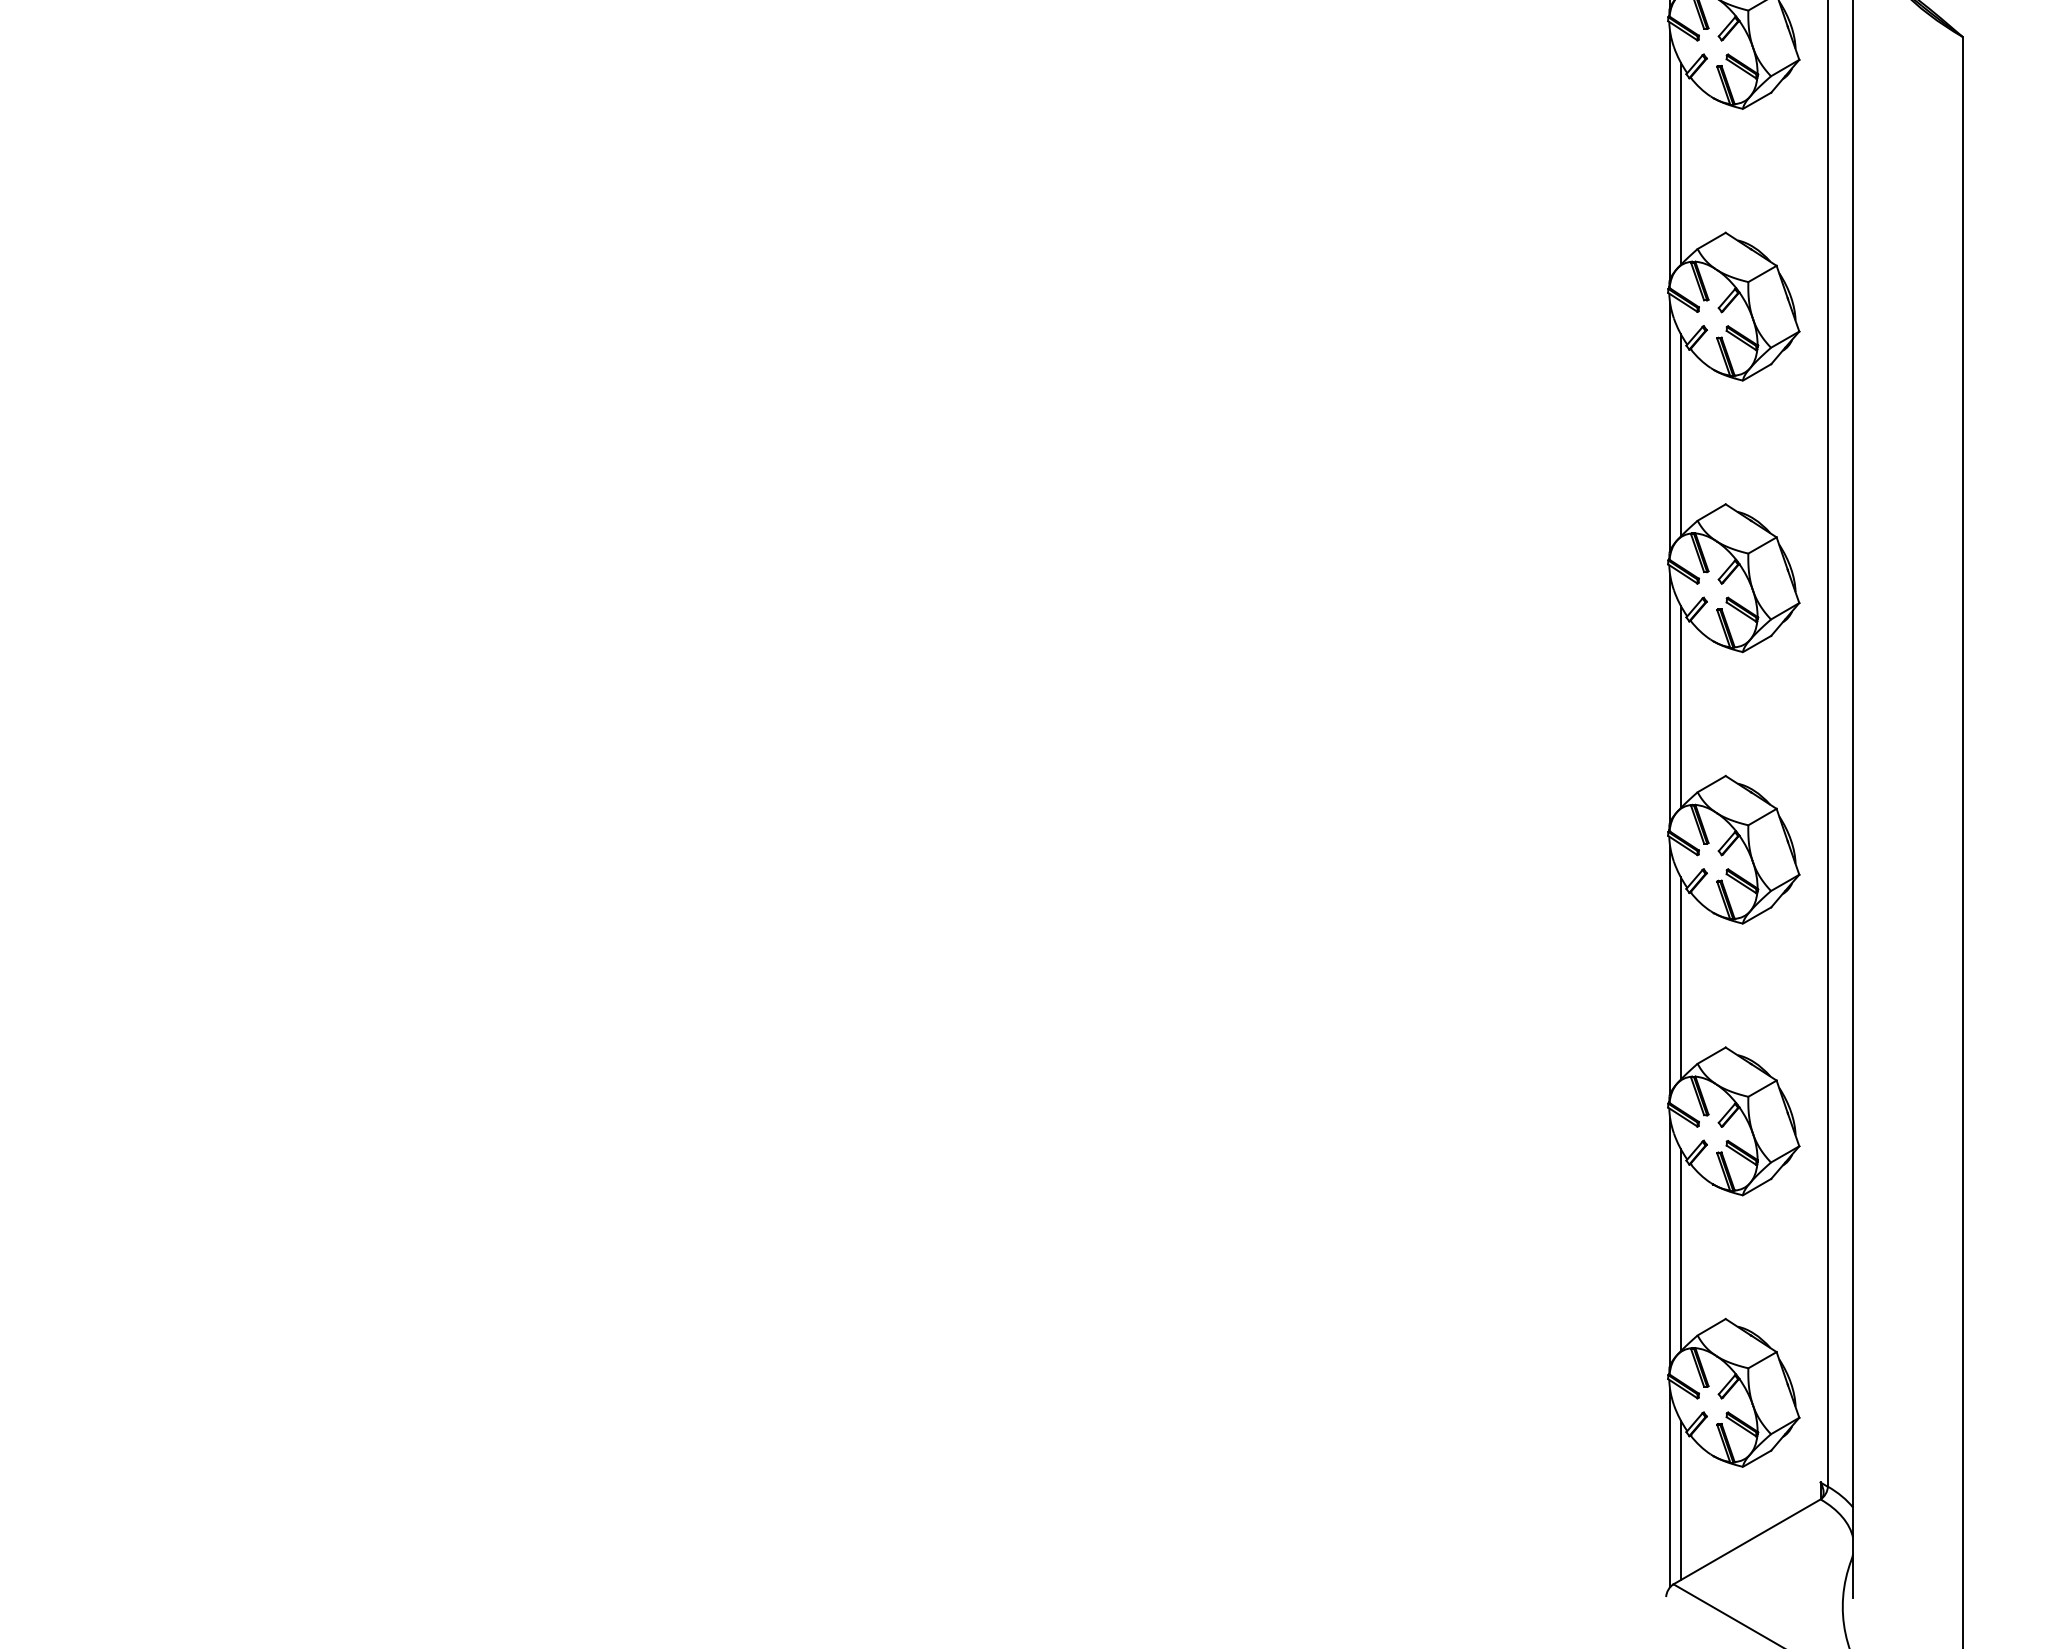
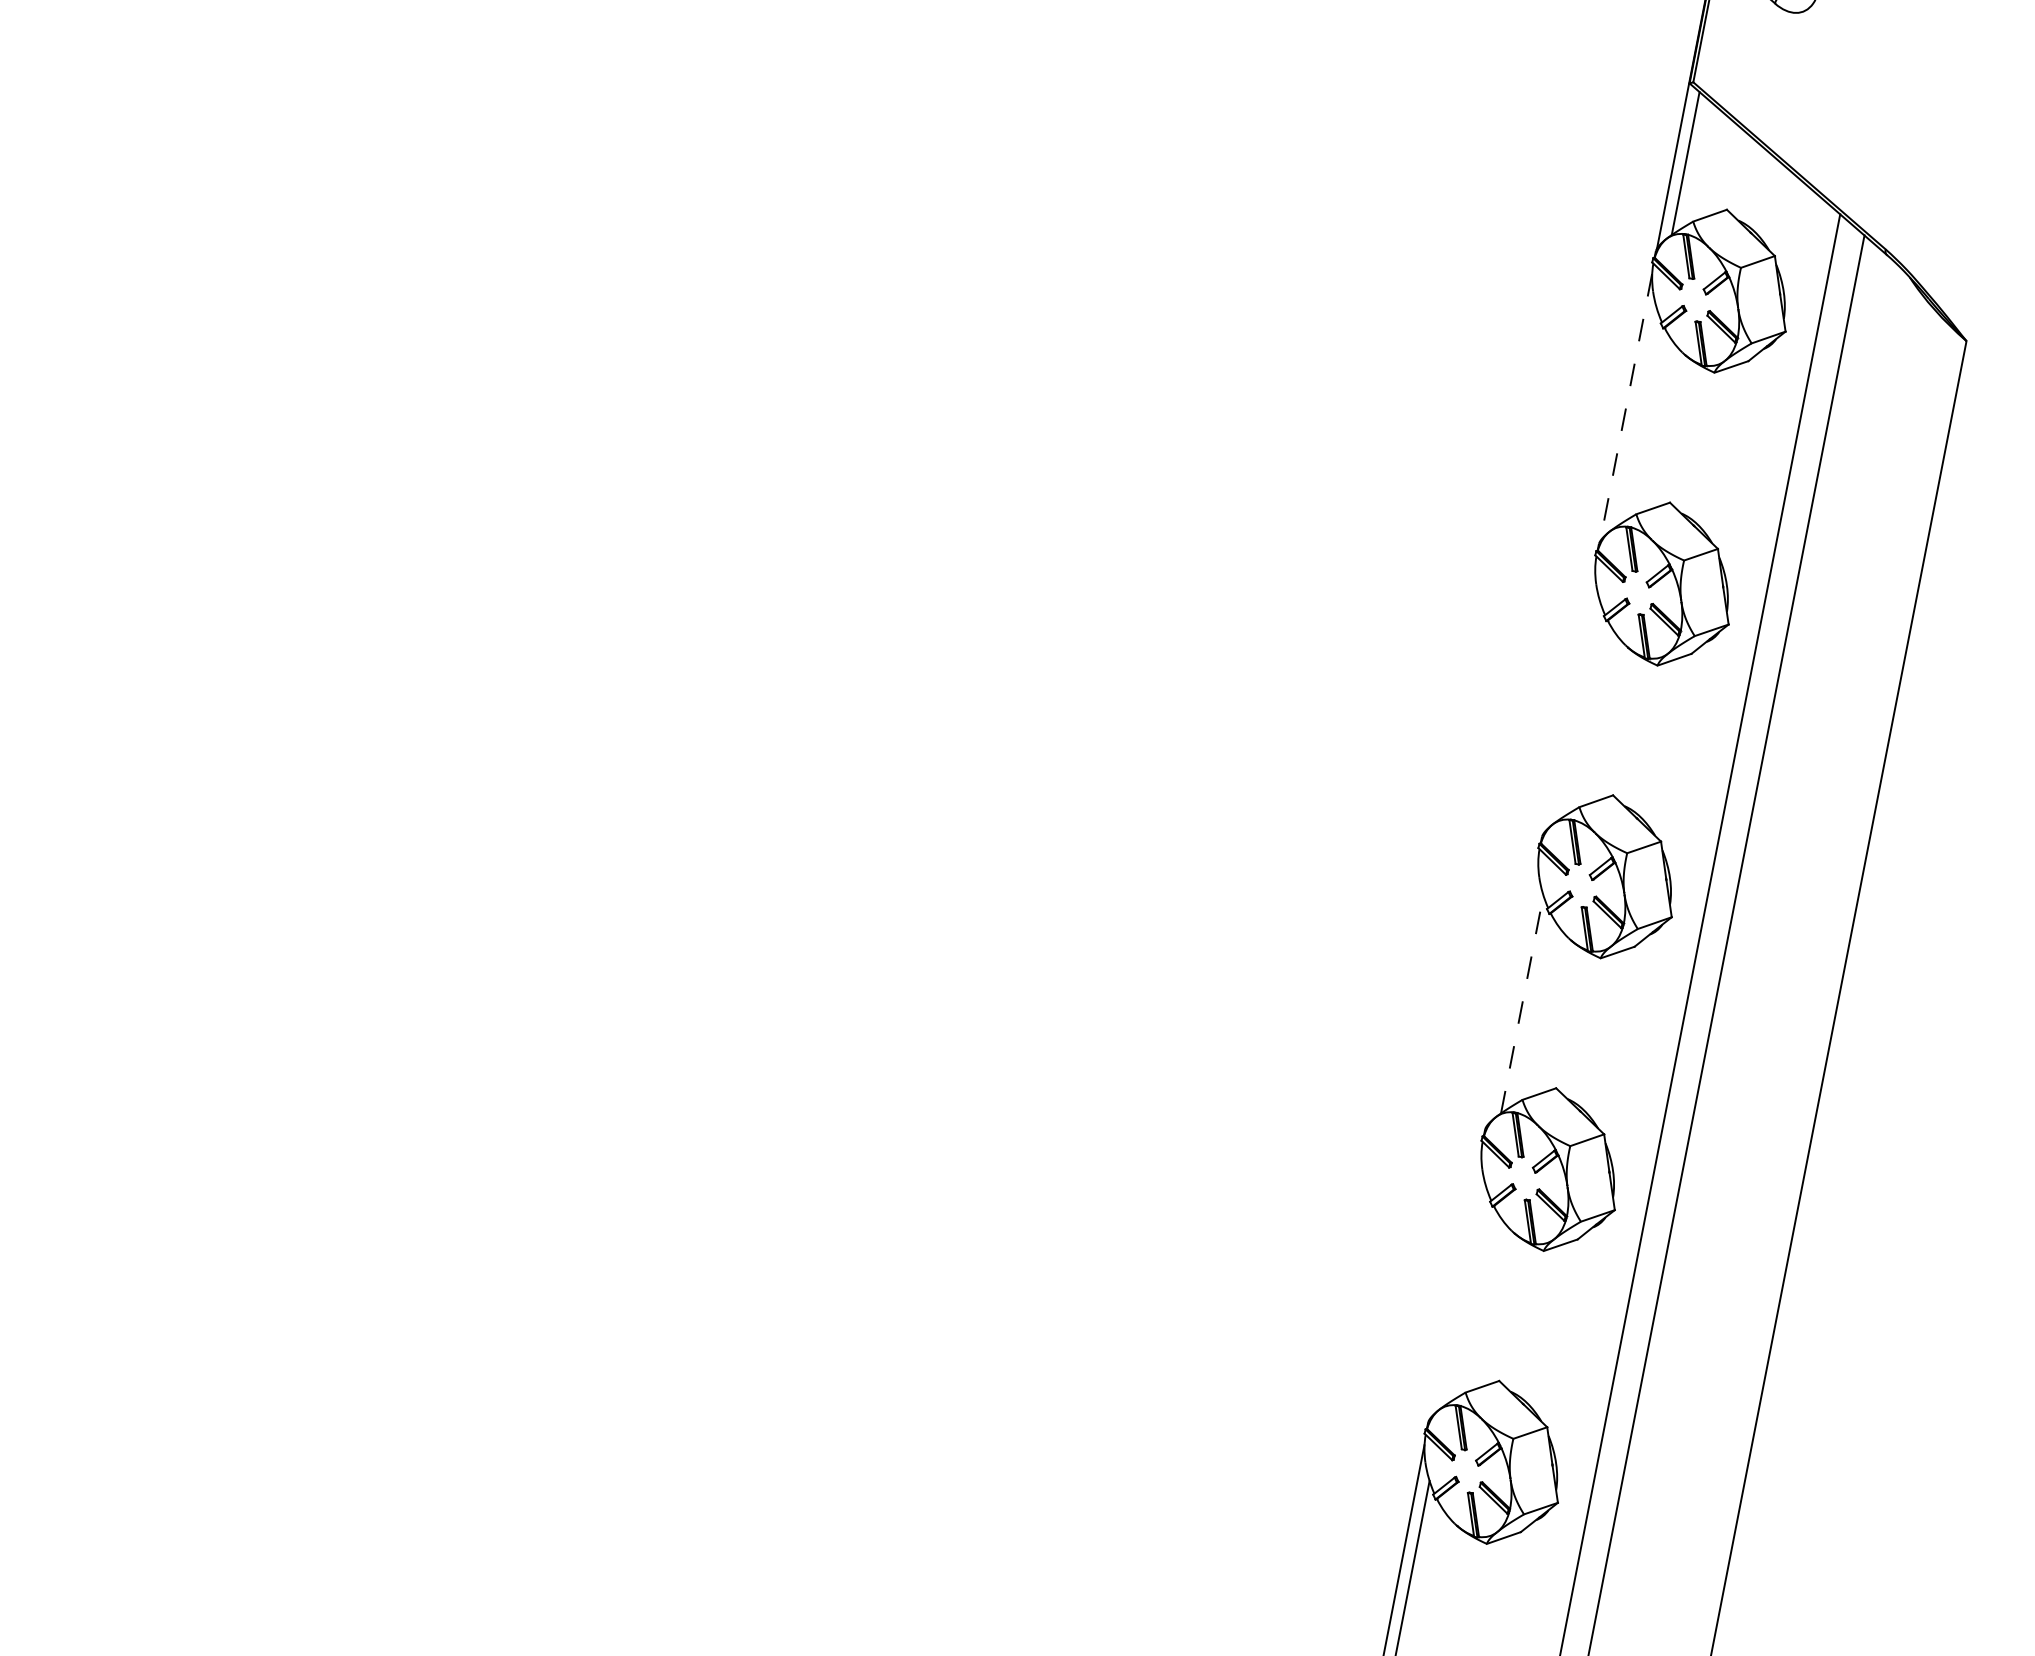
line: (1670, 155) -> (1626, 407), solid -> dashed
line: (1680, 163) -> (1635, 418), removed
line: (1670, 426) -> (1569, 699), removed
line: (1680, 435) -> (1578, 711), removed
line: (1670, 698) -> (1512, 993), removed
line: (1680, 706) -> (1521, 1003), solid -> dashed
line: (1670, 970) -> (1455, 1286), removed
line: (1680, 978) -> (1464, 1297), removed

